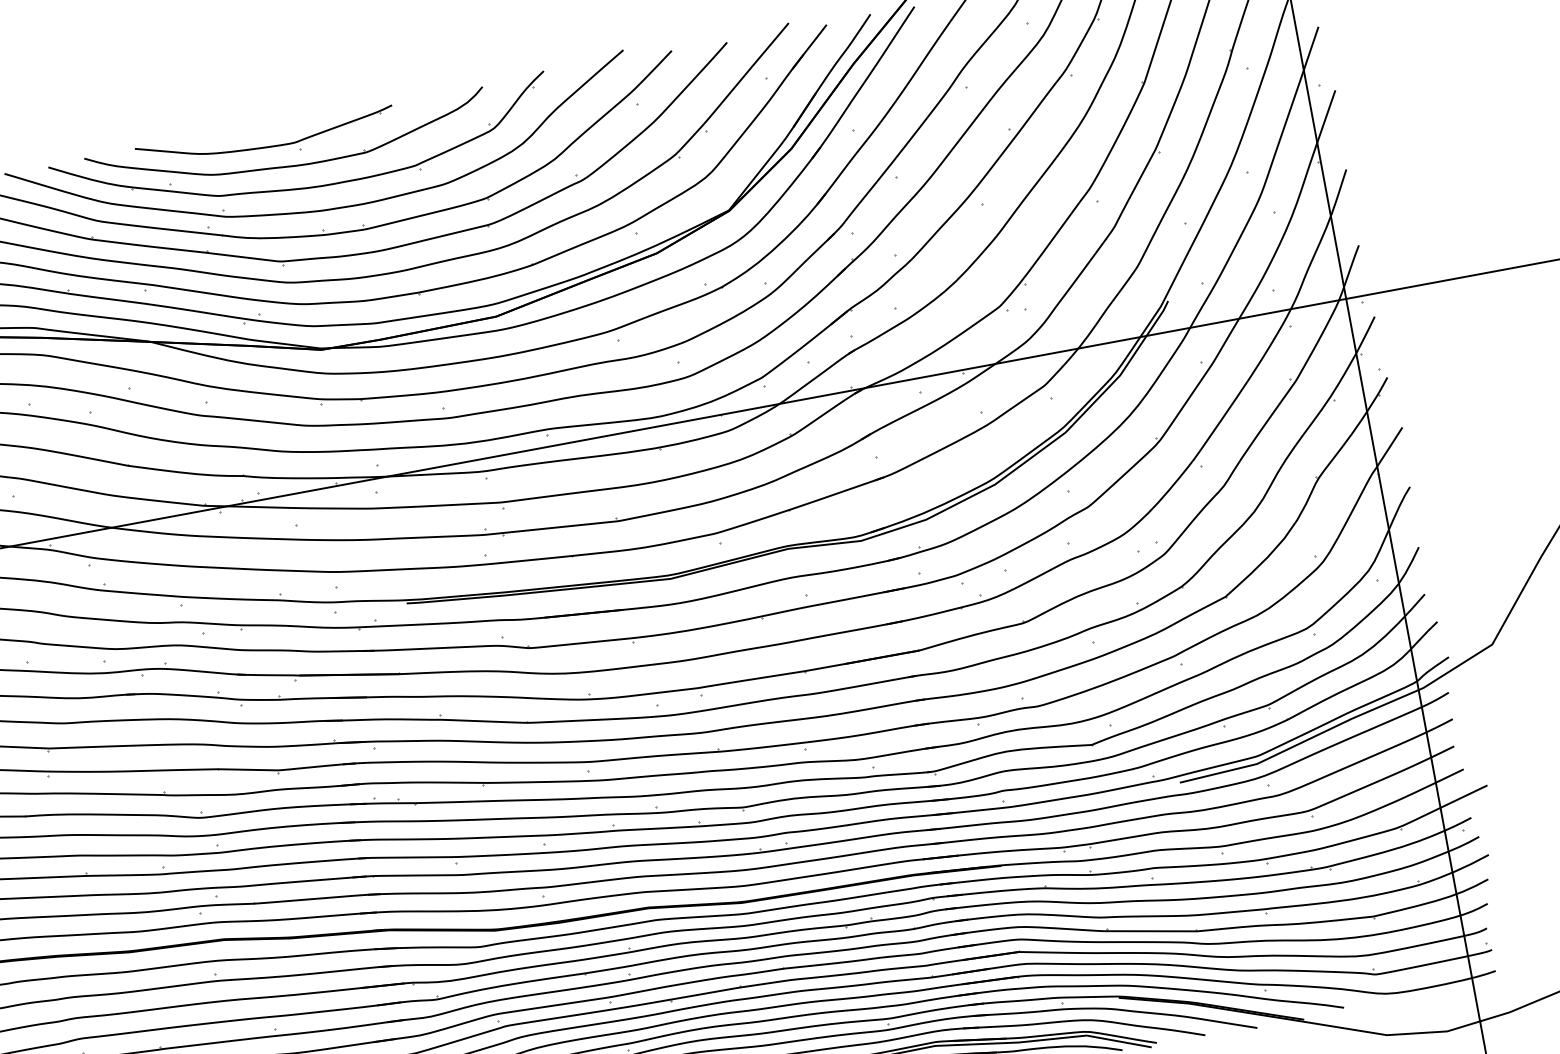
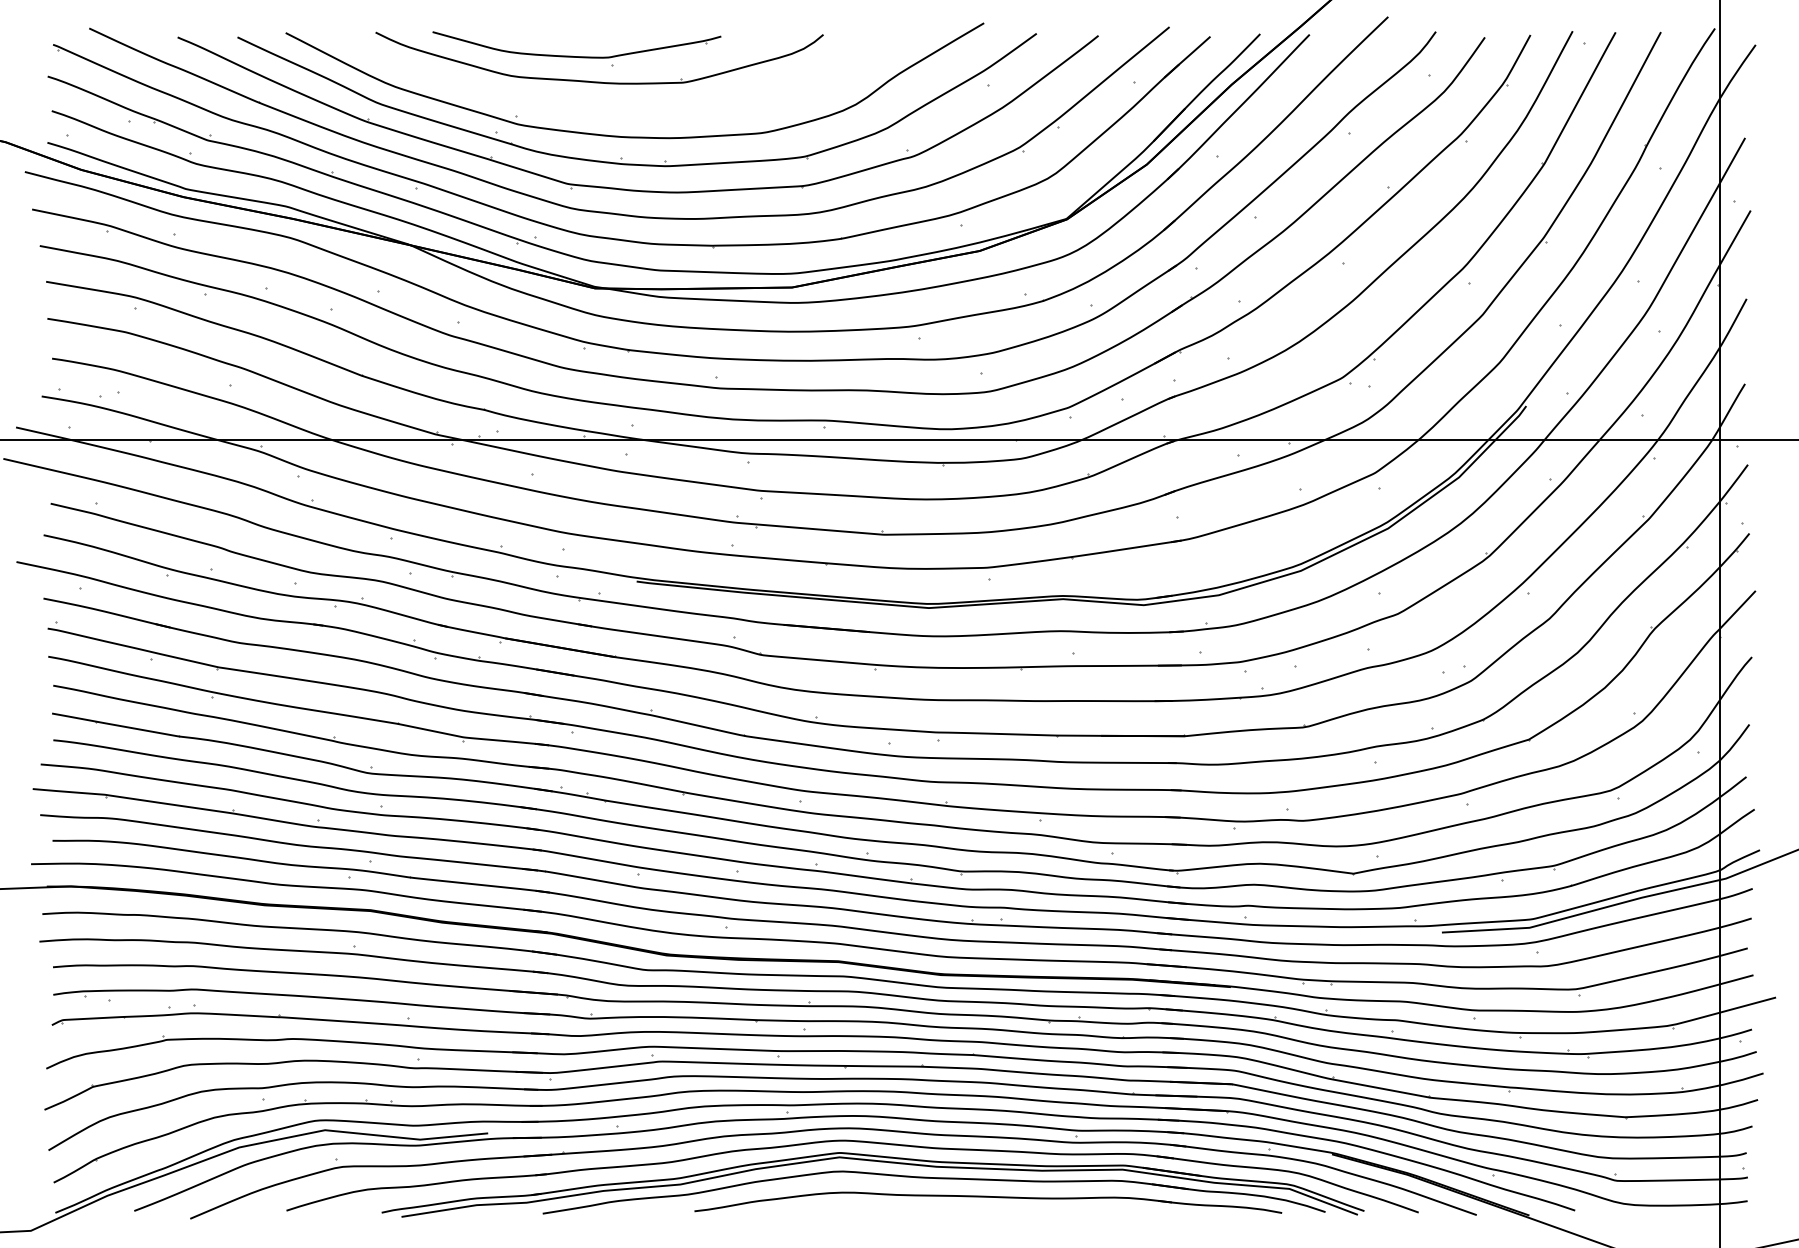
part: (308, 186) -> (613, 108), removed

